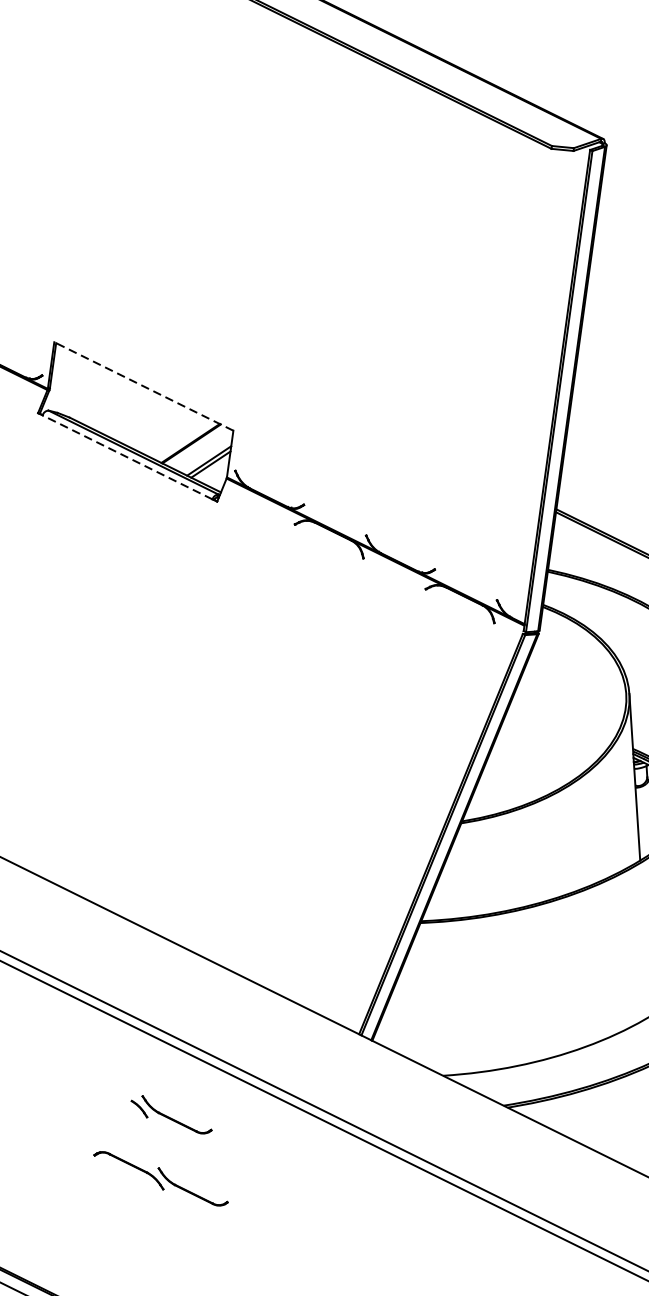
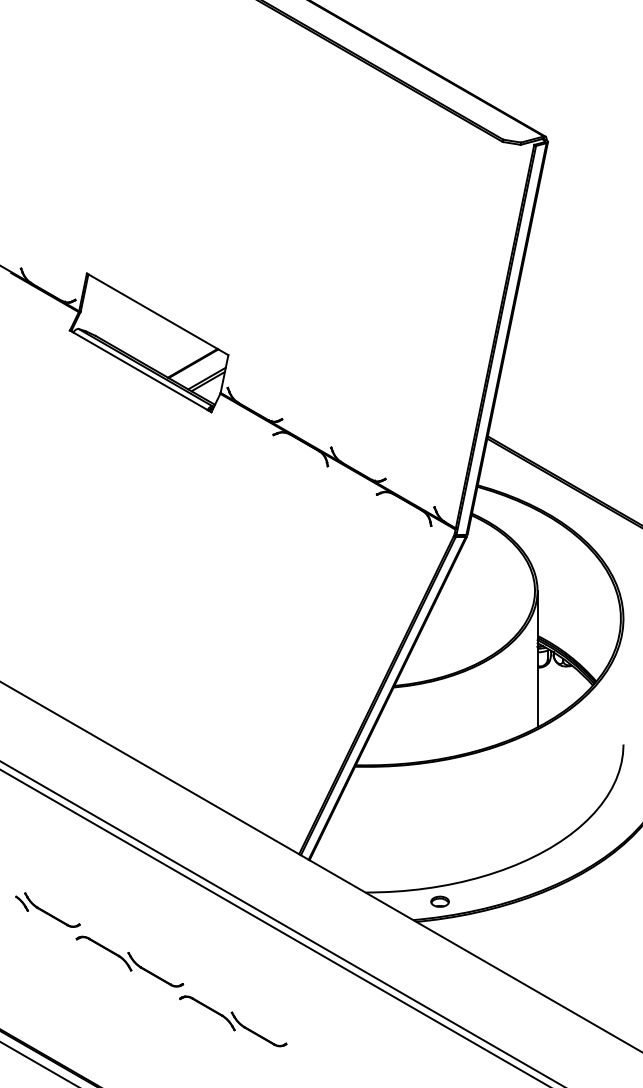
line: (143, 386) -> (157, 314), dashed -> solid
line: (127, 457) -> (140, 371), dashed -> solid
part: (534, 1080) -> (439, 901), added
part: (171, 1114) -> (47, 909), moved
part: (292, 1243) -> (233, 1021), added

